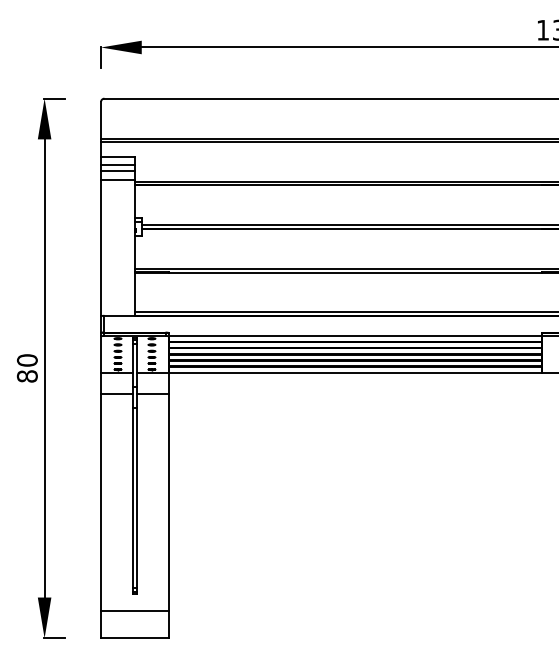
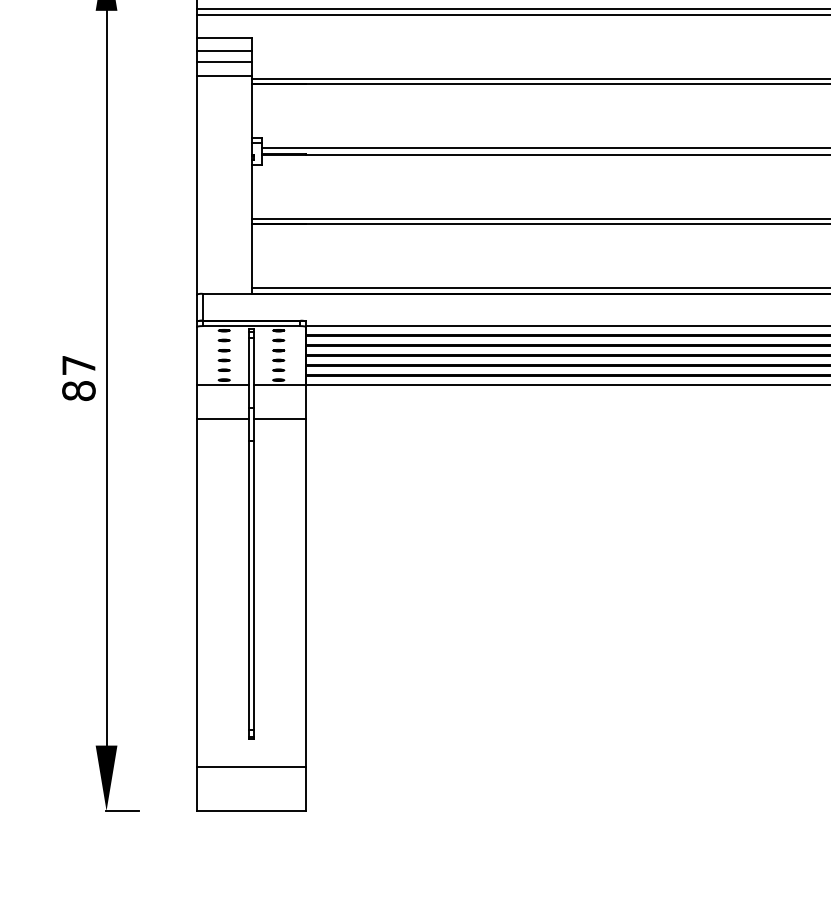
text: (26, 360) -> (77, 365), 80 -> 87

